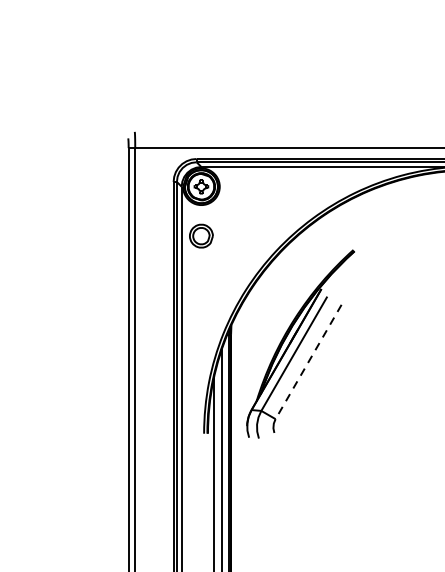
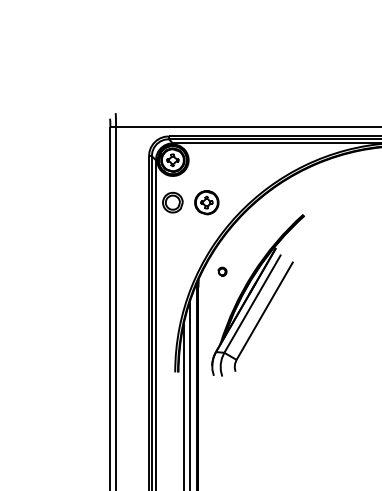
part: (240, 235) -> (206, 202), added
part: (259, 316) -> (222, 271), added
line: (308, 361) -> (264, 310), dashed -> solid

